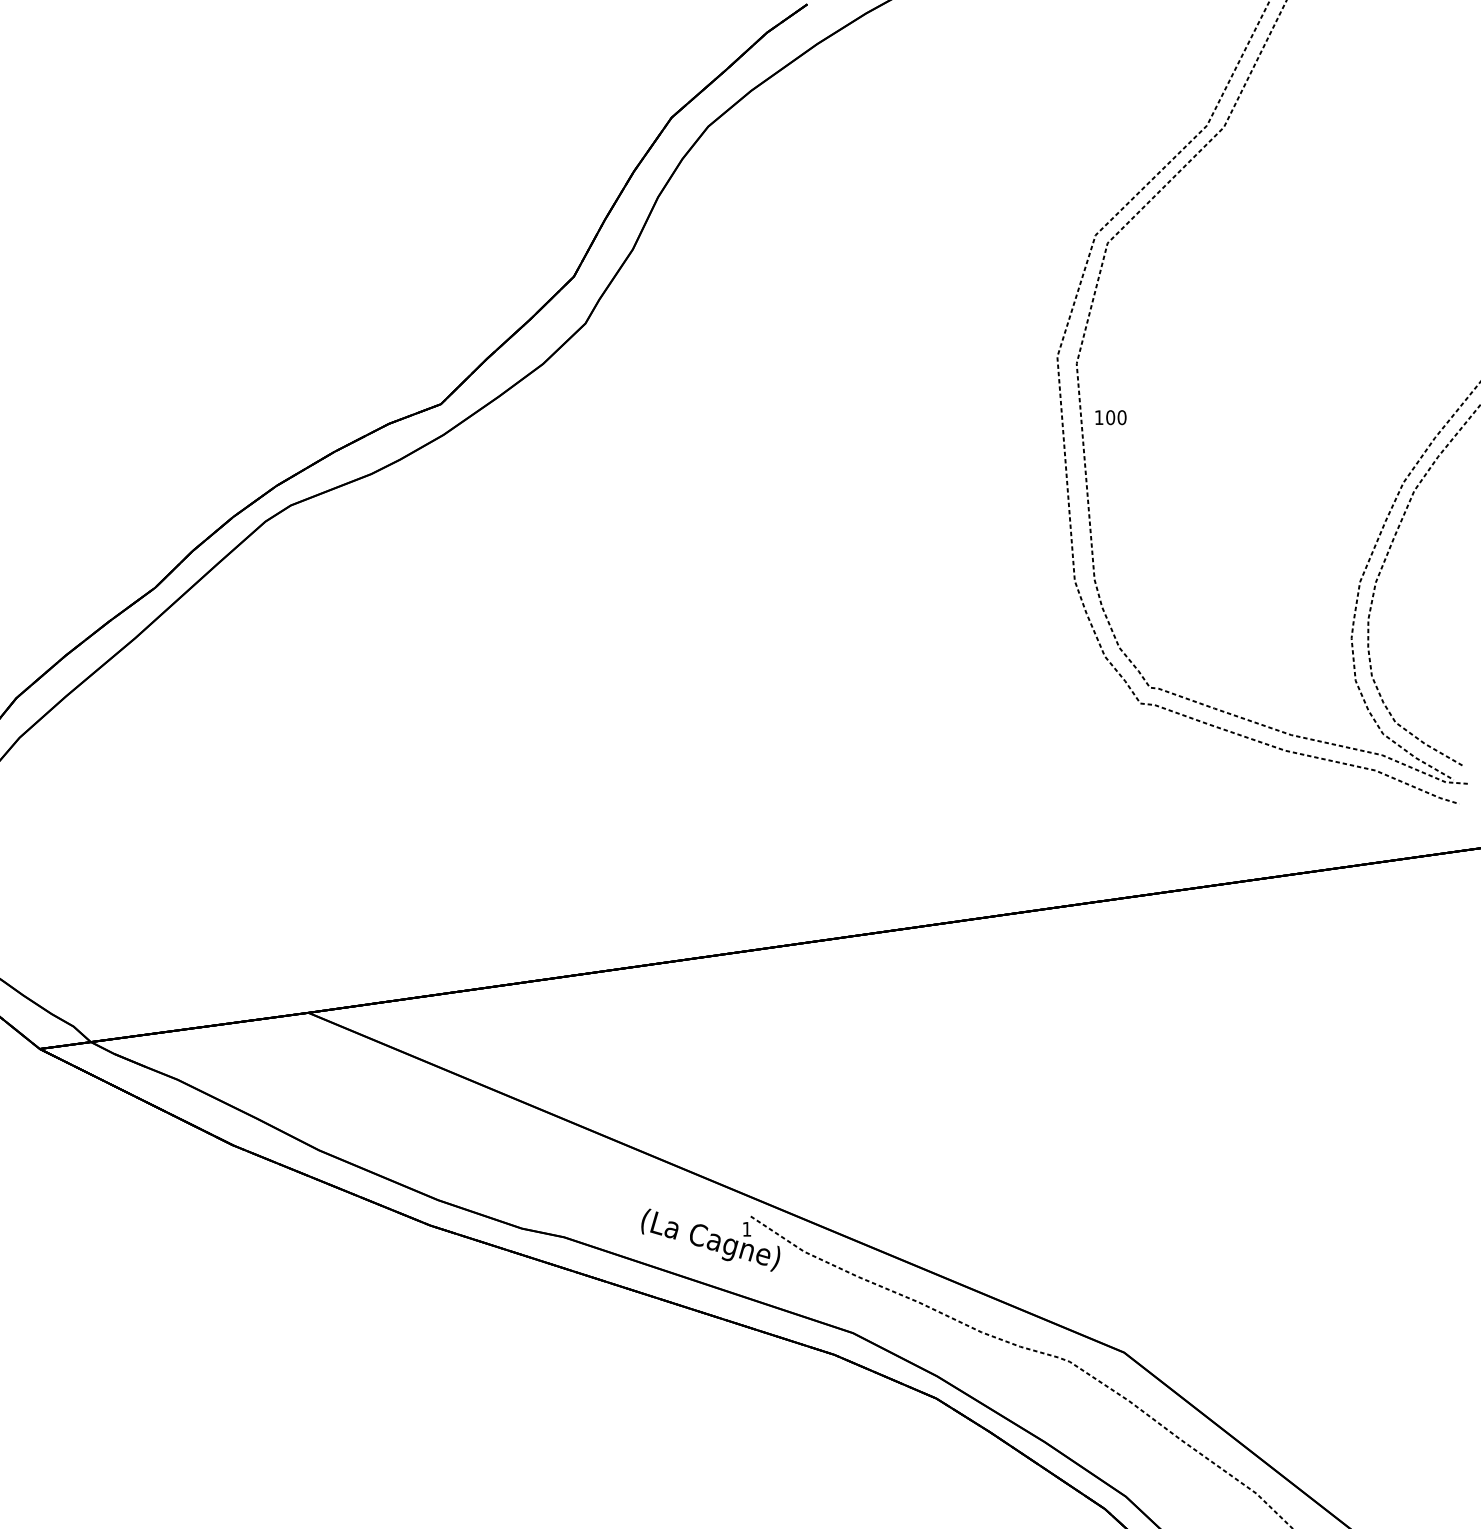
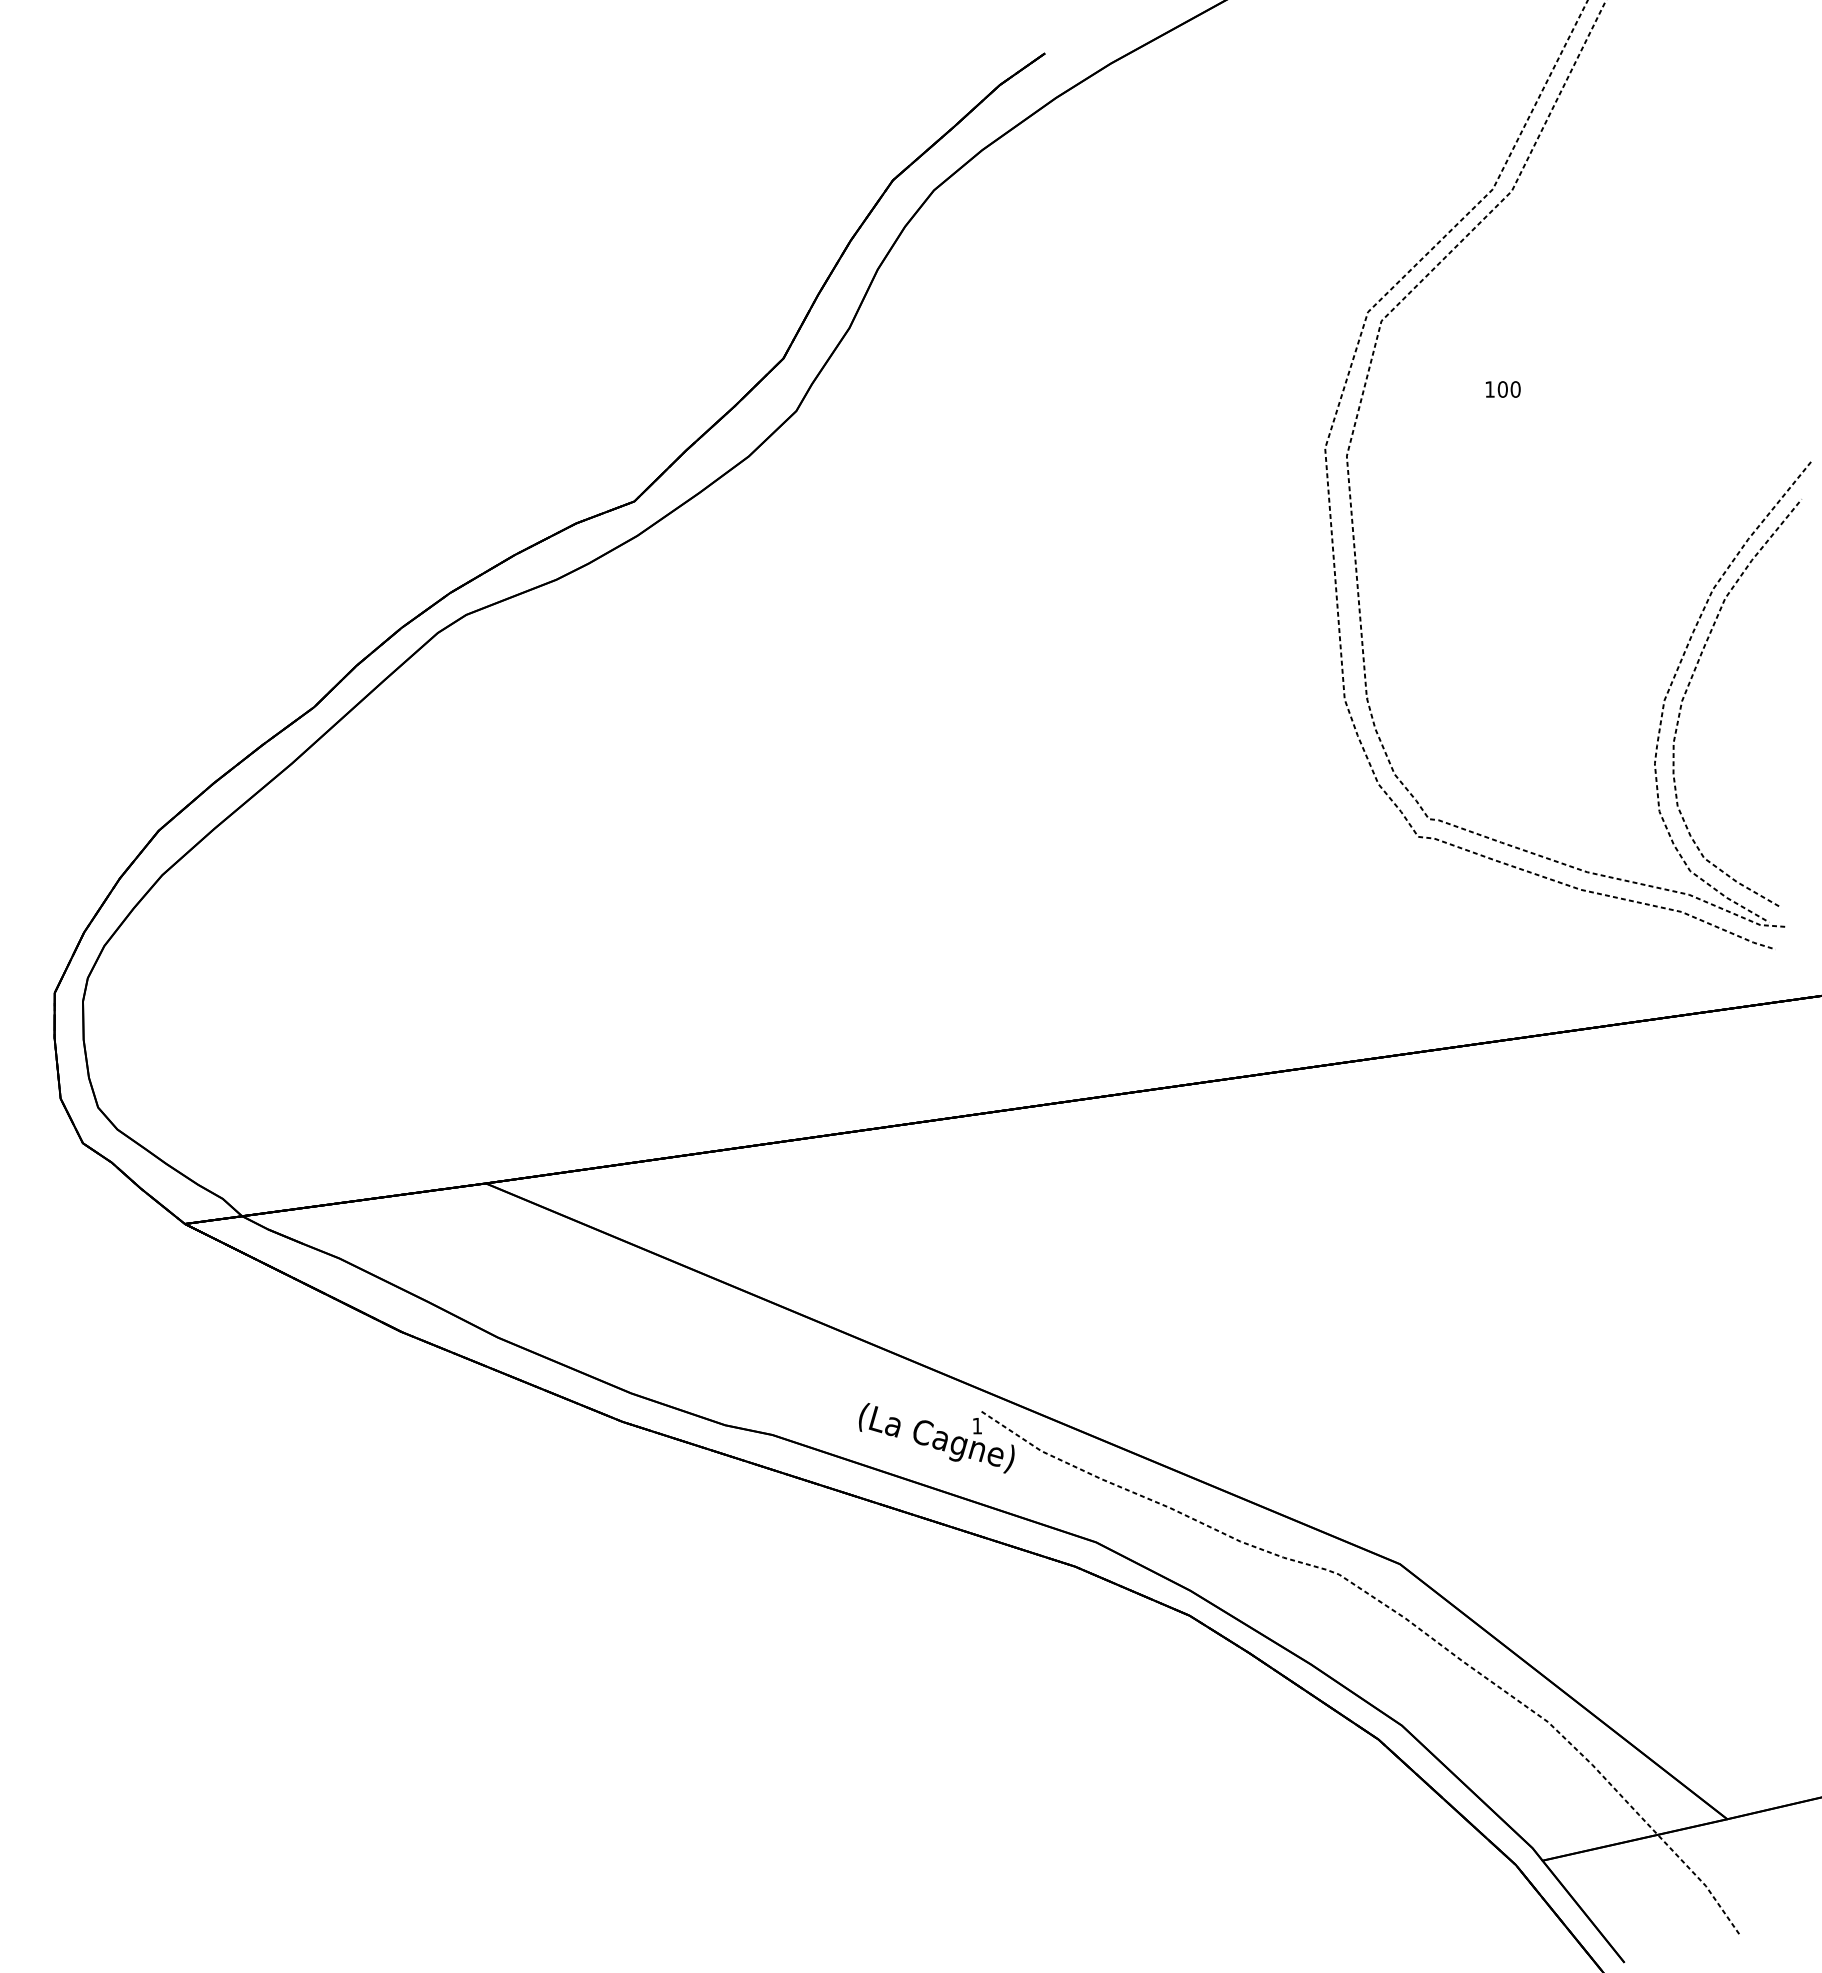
text: (1111, 417) -> (1503, 389), moved

